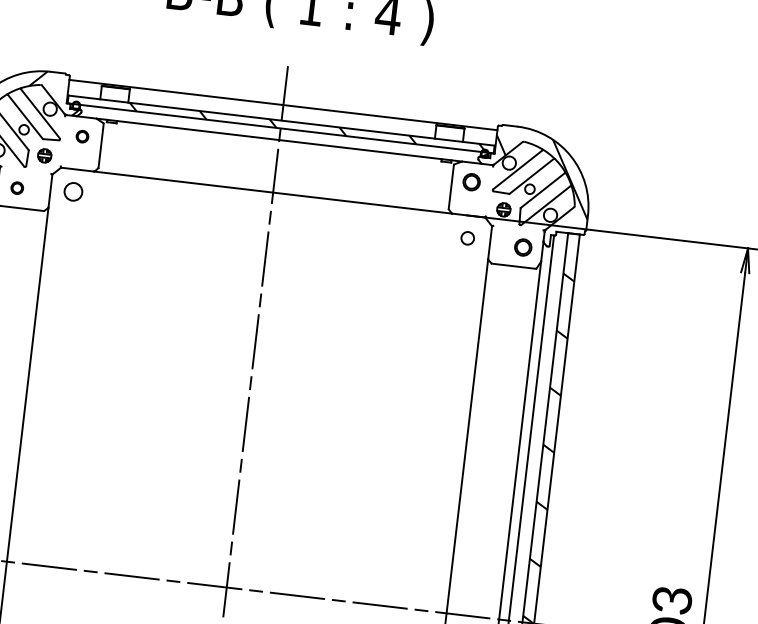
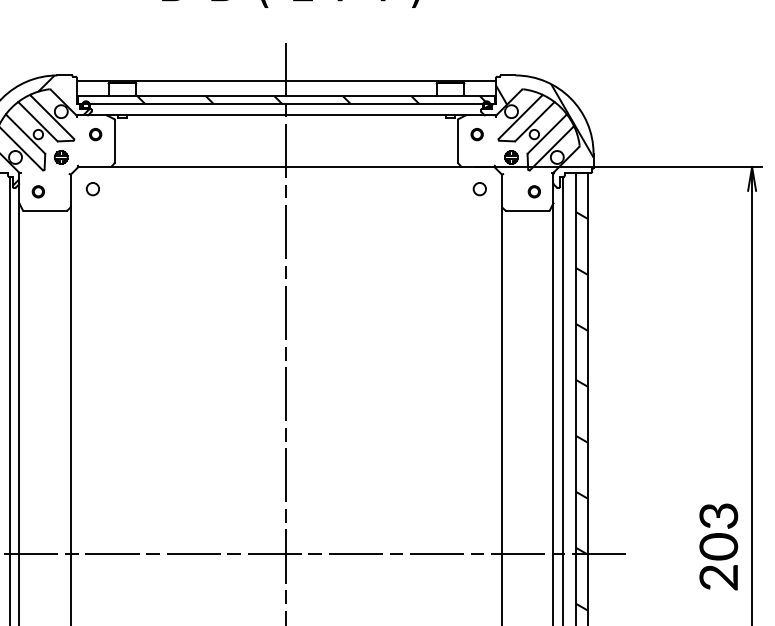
part: (470, 182) -> (476, 134), size x0.71
circle: (72, 192) -> (92, 189), size x0.71
part: (522, 247) -> (533, 191), size x0.71

